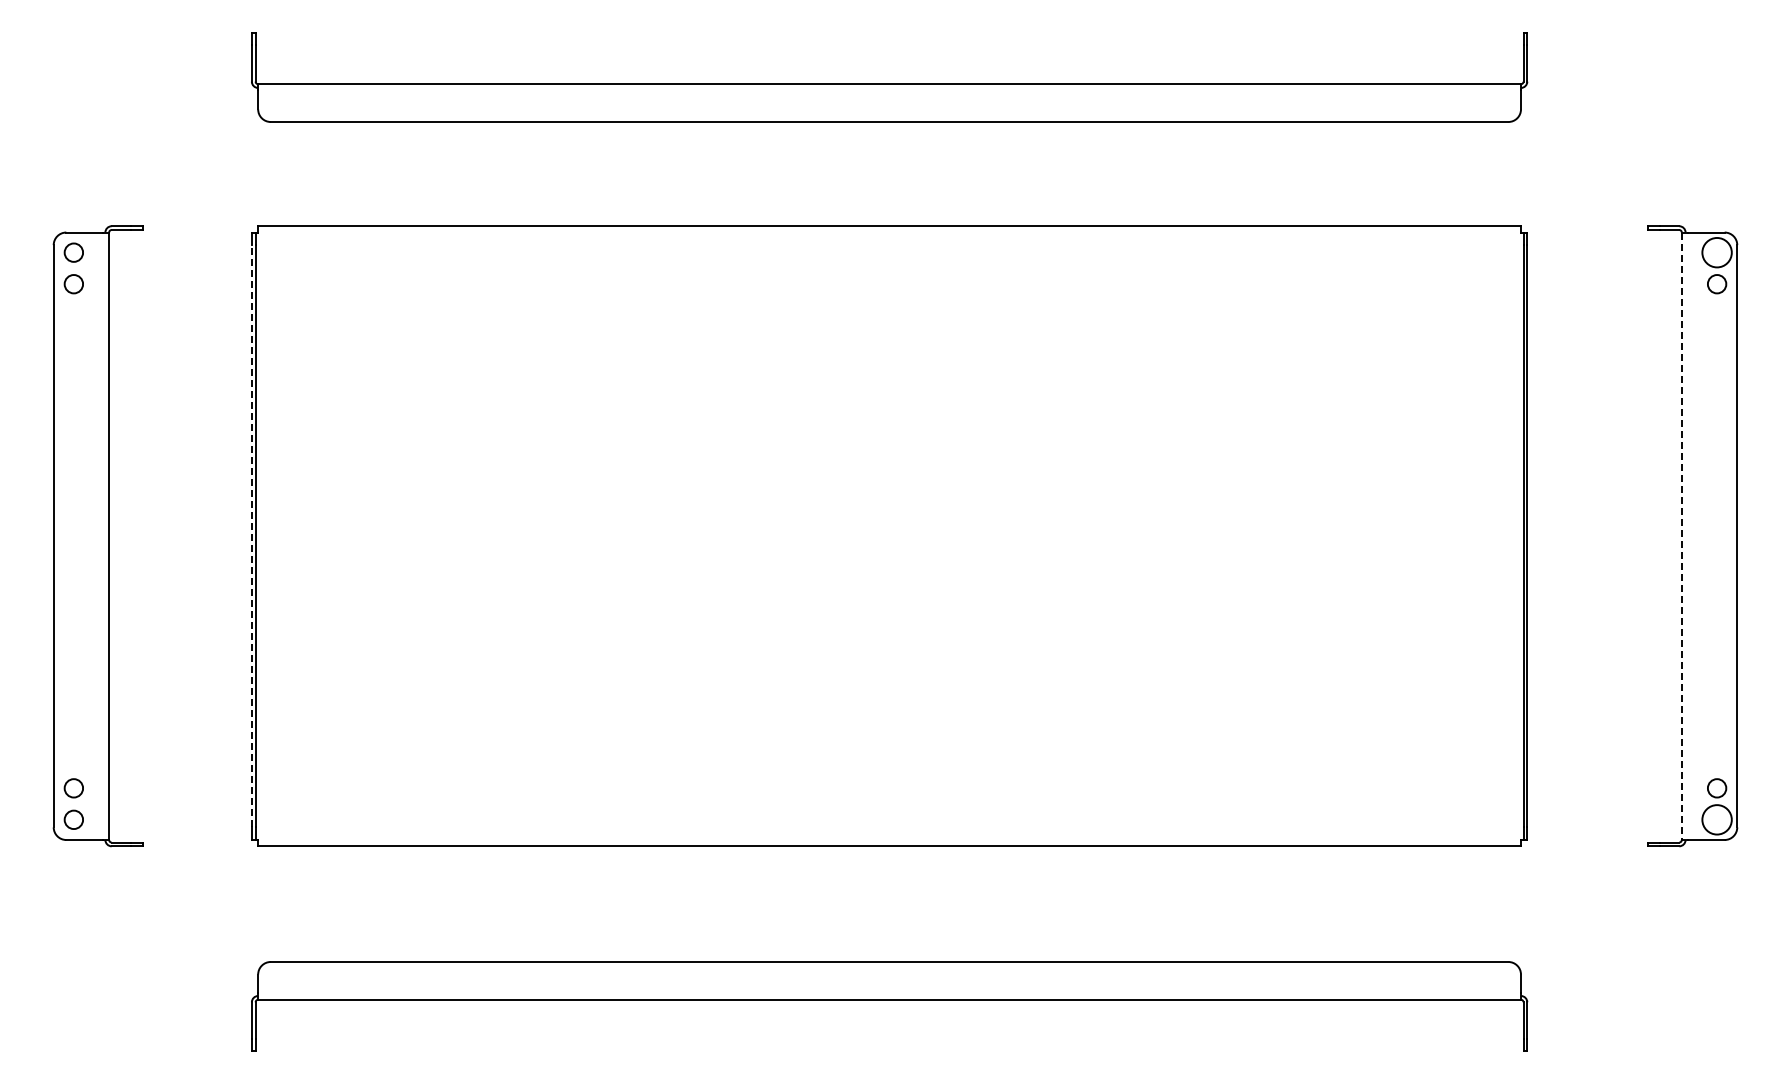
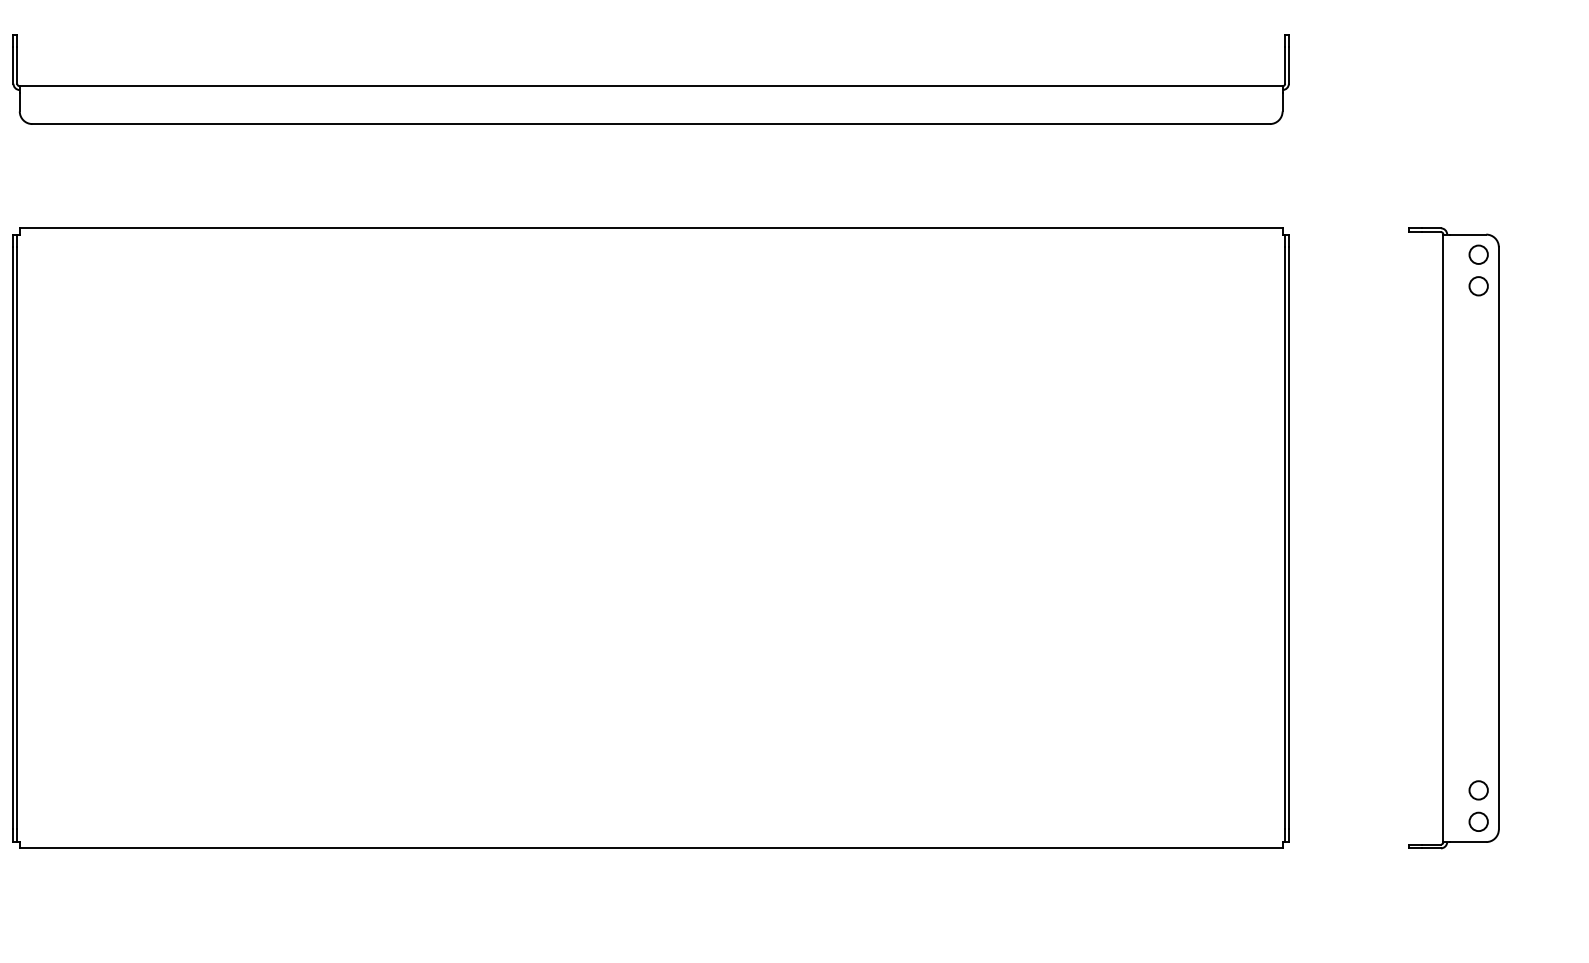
circle: (1716, 252) -> (1478, 254), size x0.62
line: (251, 535) -> (13, 537), dashed -> solid
line: (1681, 536) -> (1443, 538), dashed -> solid
circle: (1716, 819) -> (1478, 821), size x0.62

